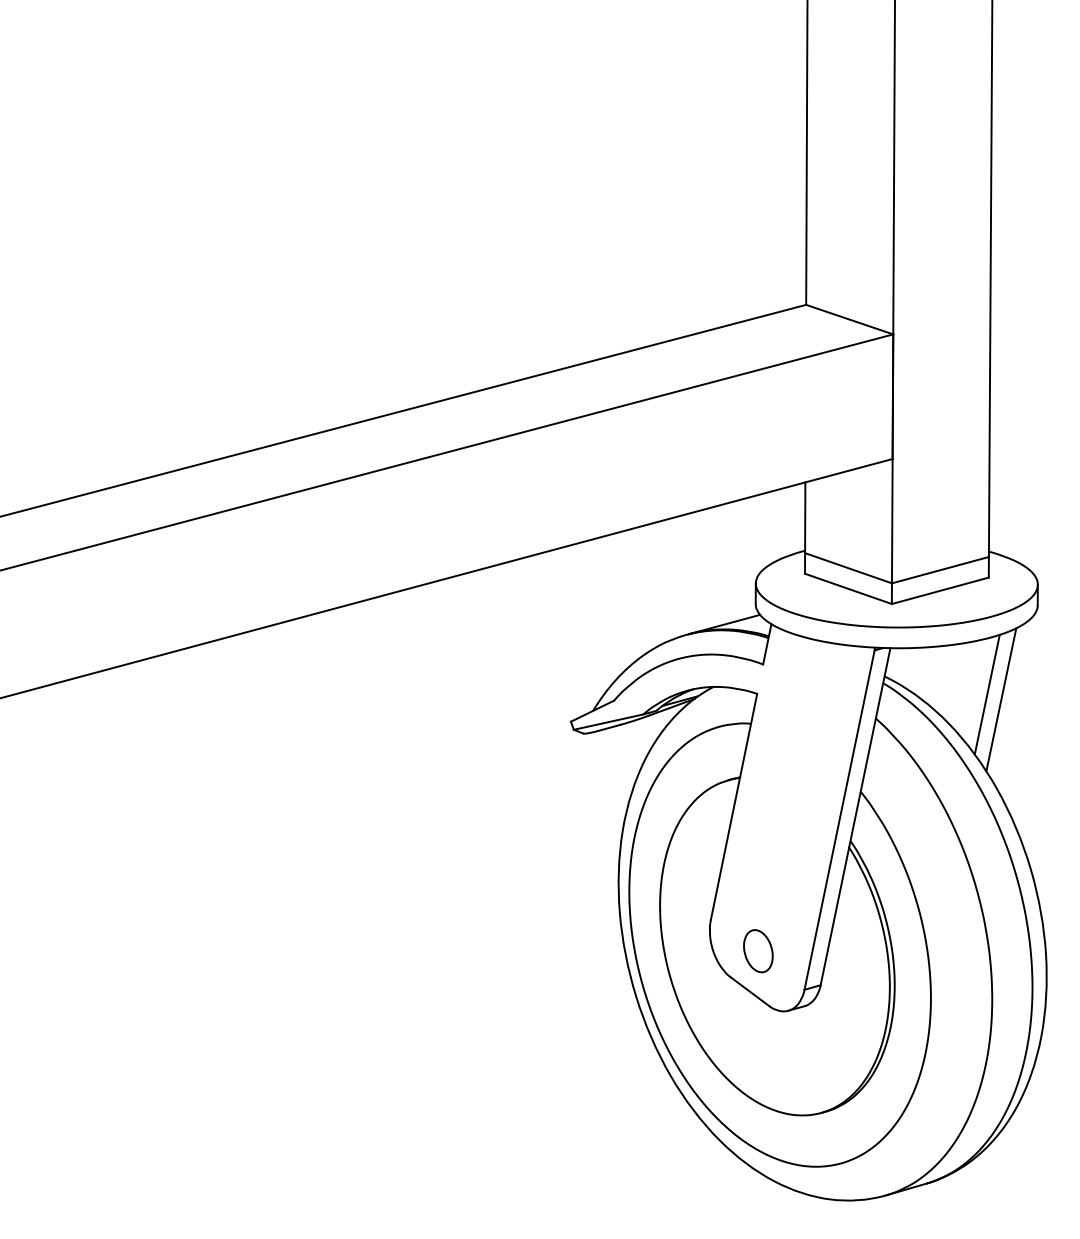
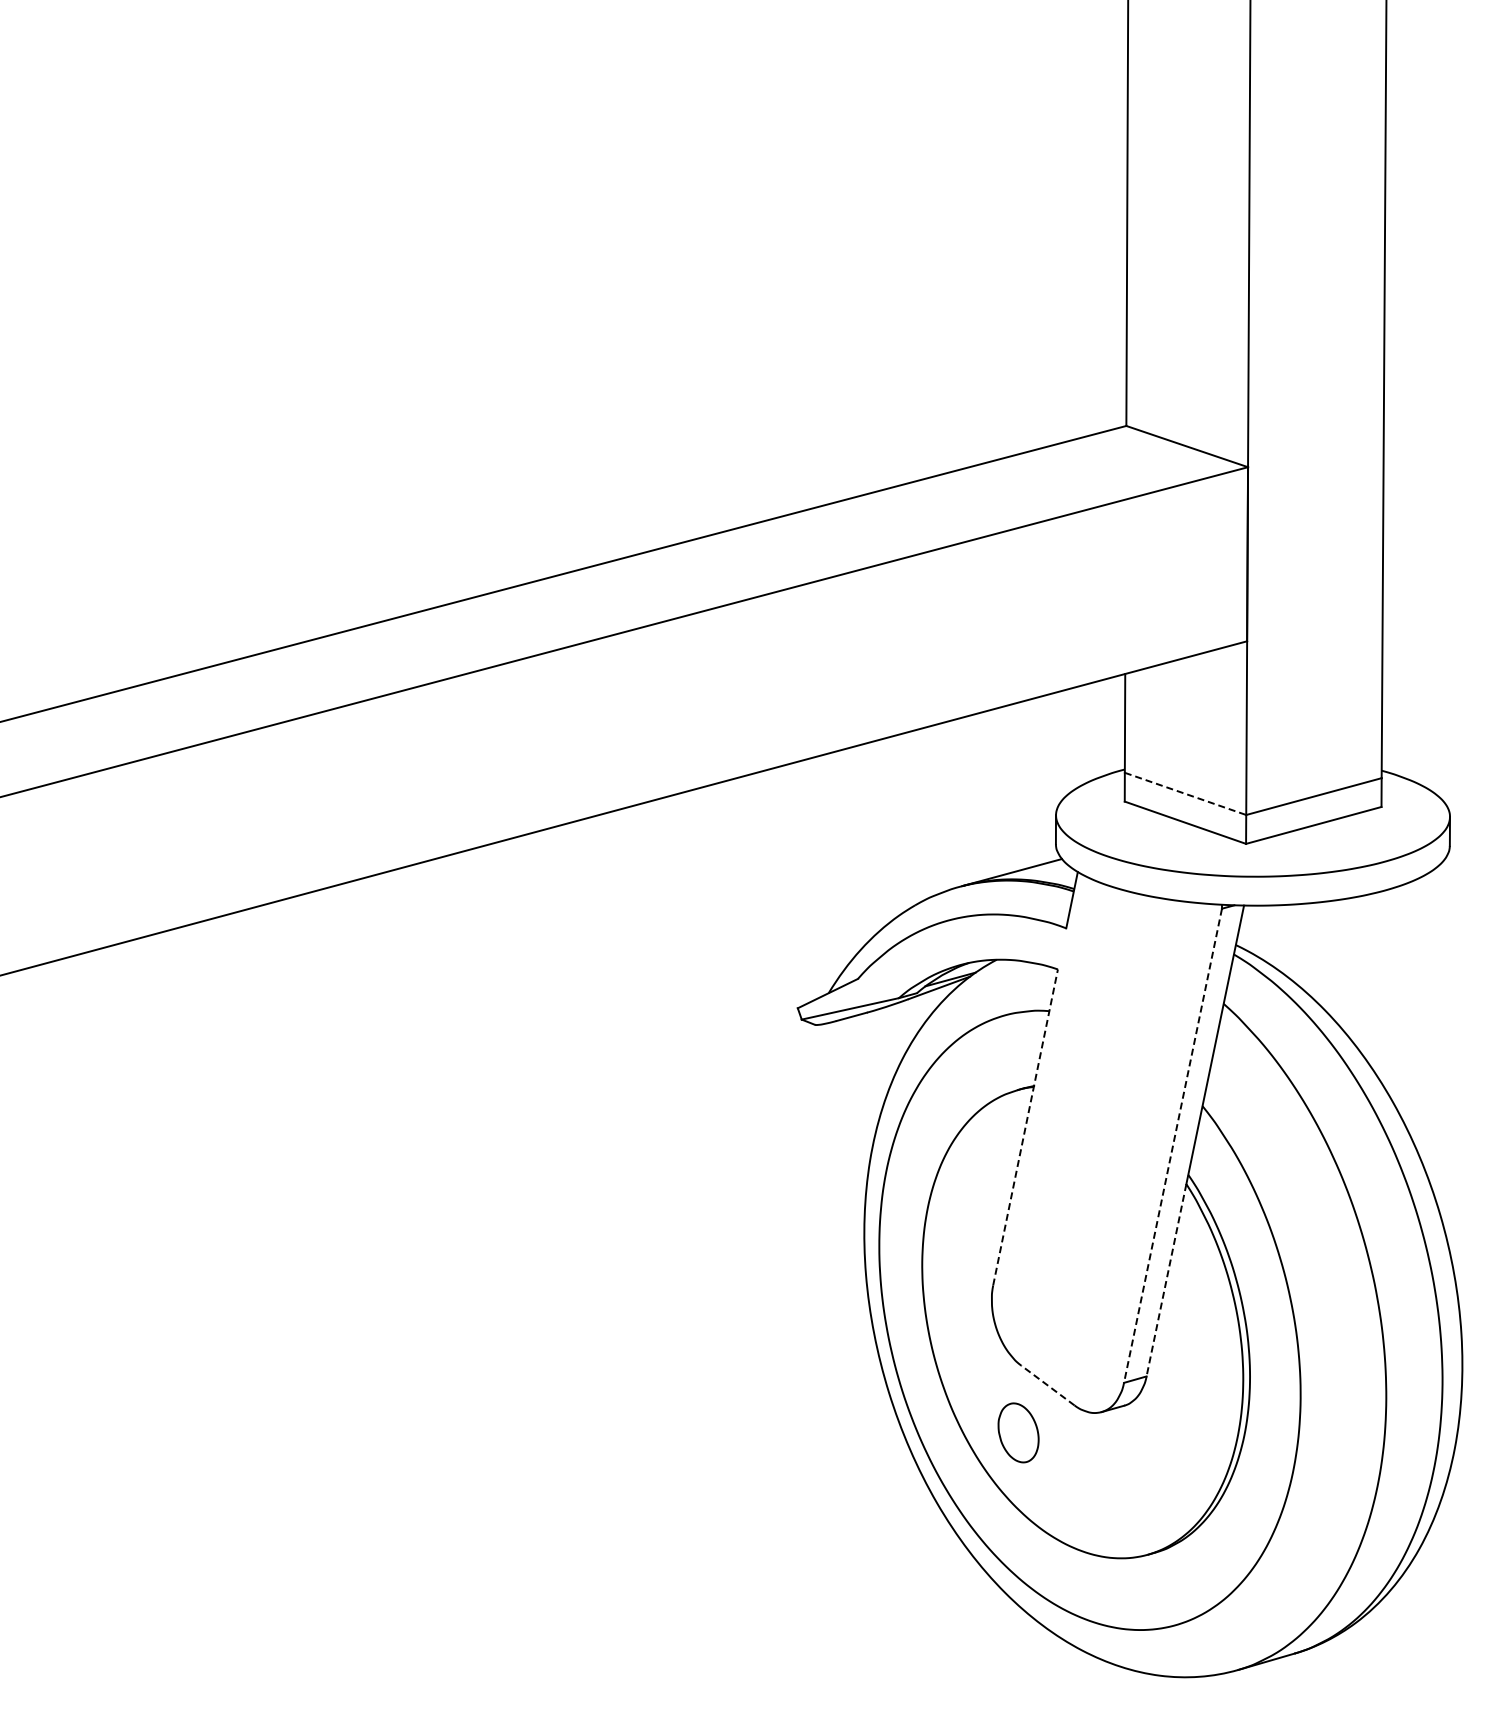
line: (849, 568) -> (1186, 794), solid -> dashed
line: (986, 694) -> (1378, 970), removed
line: (1000, 699) -> (1398, 977), removed
line: (733, 806) -> (1025, 1126), solid -> dashed
line: (839, 820) -> (1172, 1146), solid -> dashed
line: (834, 916) -> (1166, 1280), solid -> dashed
part: (758, 950) -> (1018, 1432), moved
line: (749, 991) -> (1047, 1385), solid -> dashed

